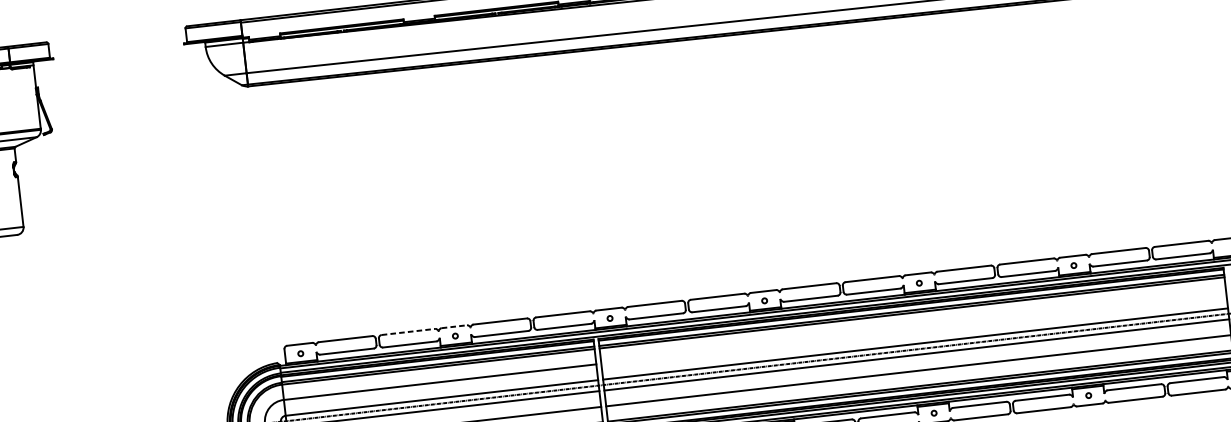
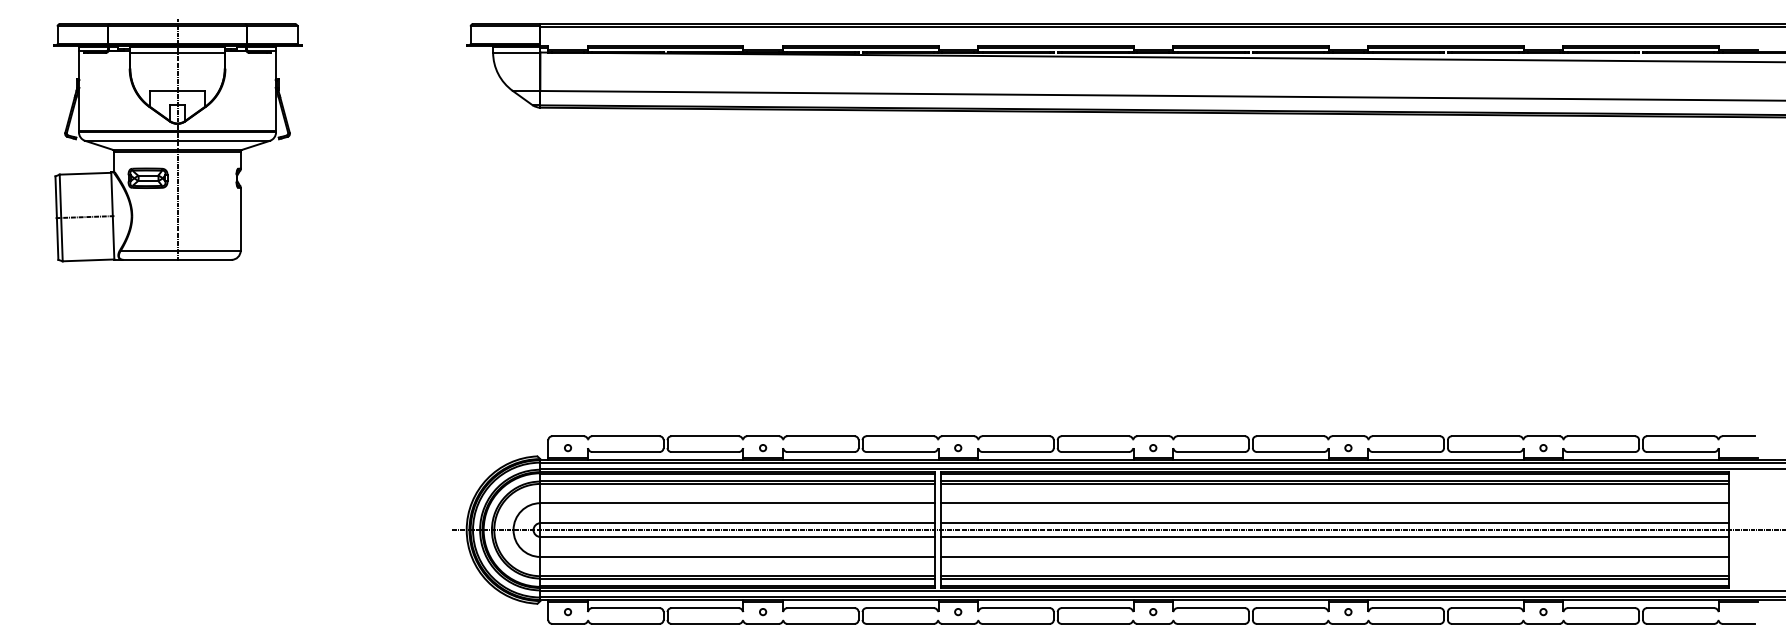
line: (454, 326) -> (763, 436), dashed -> solid
line: (913, 328) -> (1334, 503), added
line: (408, 332) -> (705, 436), dashed -> solid

